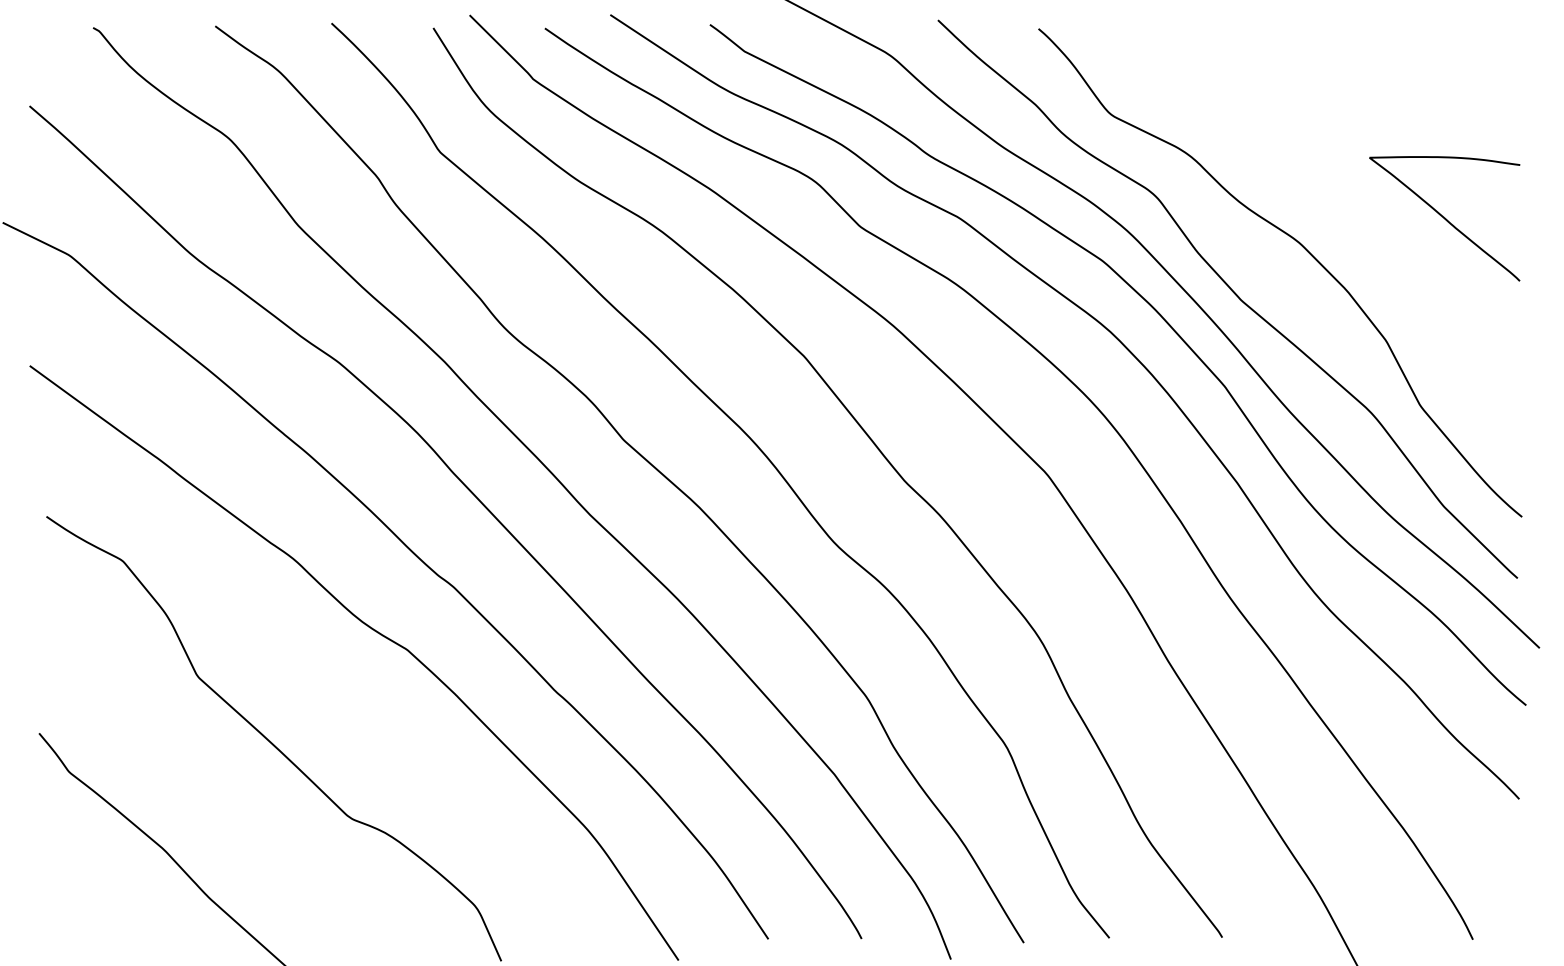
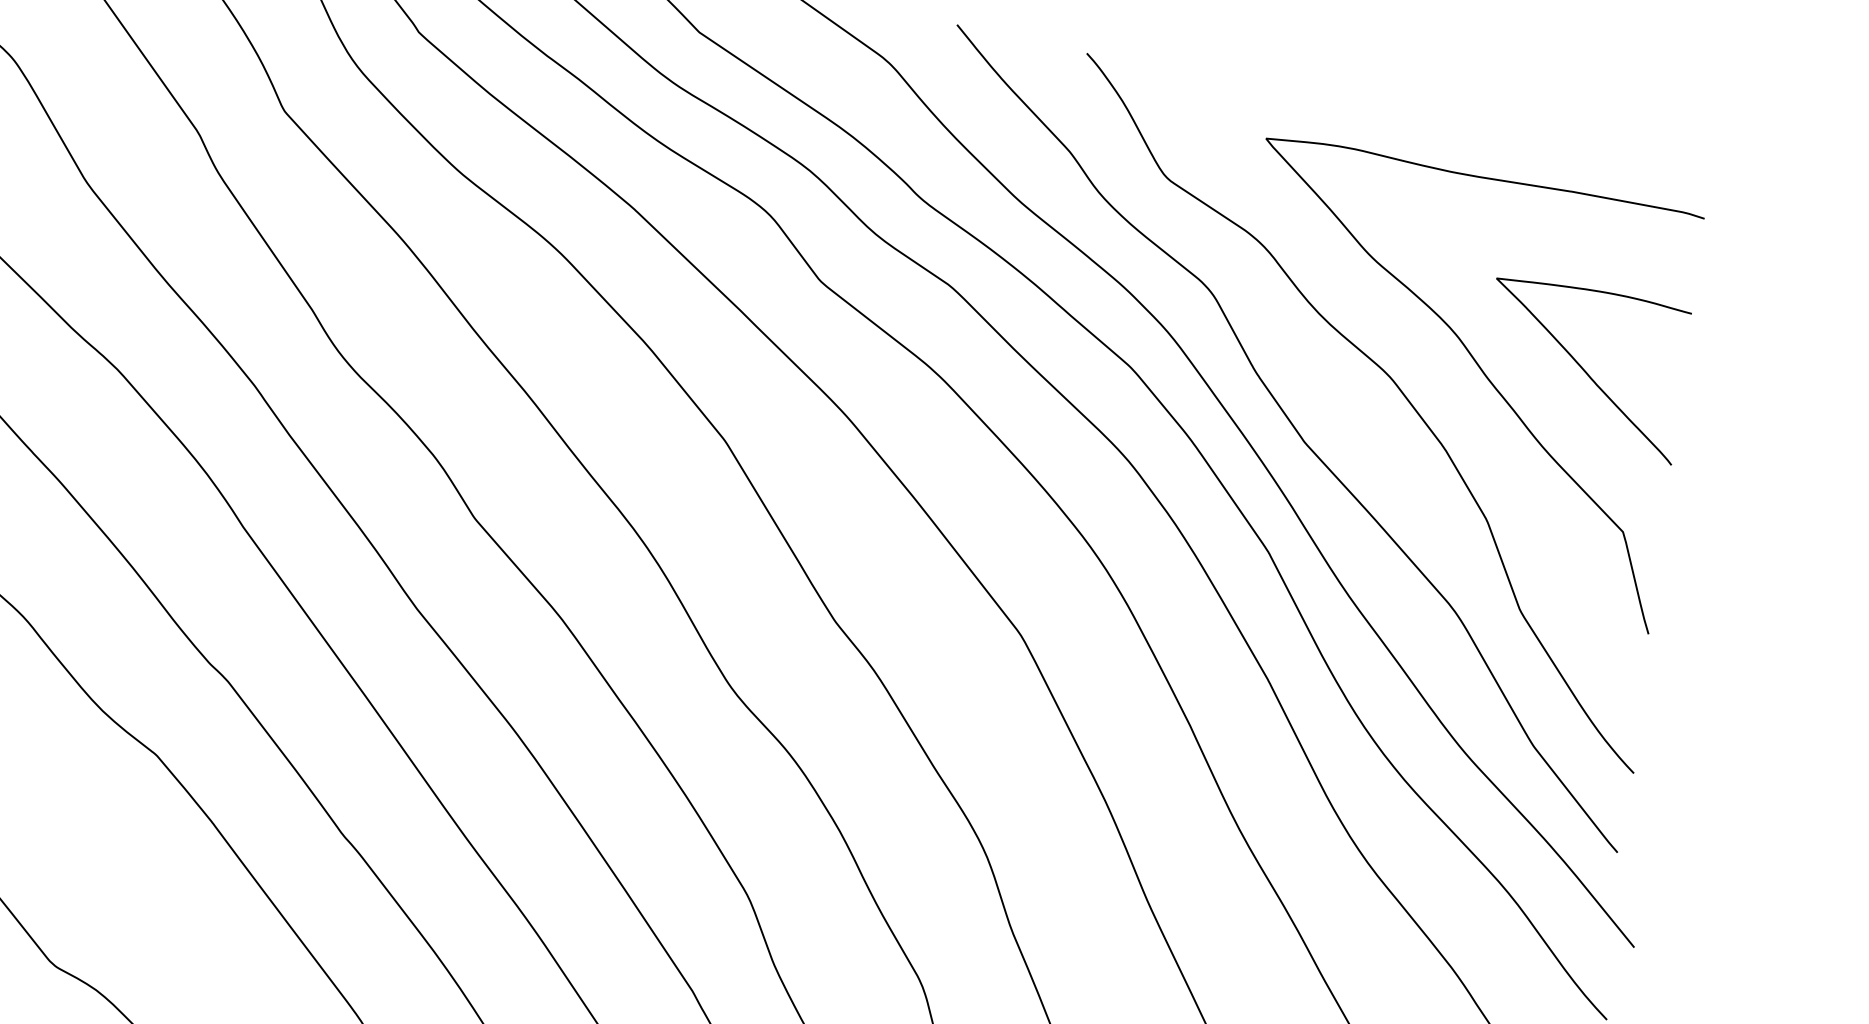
curve: (1364, 226) -> (1478, 367), added

